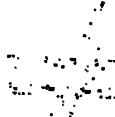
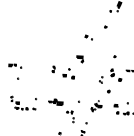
part: (86, 36) -> (88, 37), moved
part: (73, 61) -> (80, 59), moved
part: (82, 90) -> (96, 105), size x0.6

